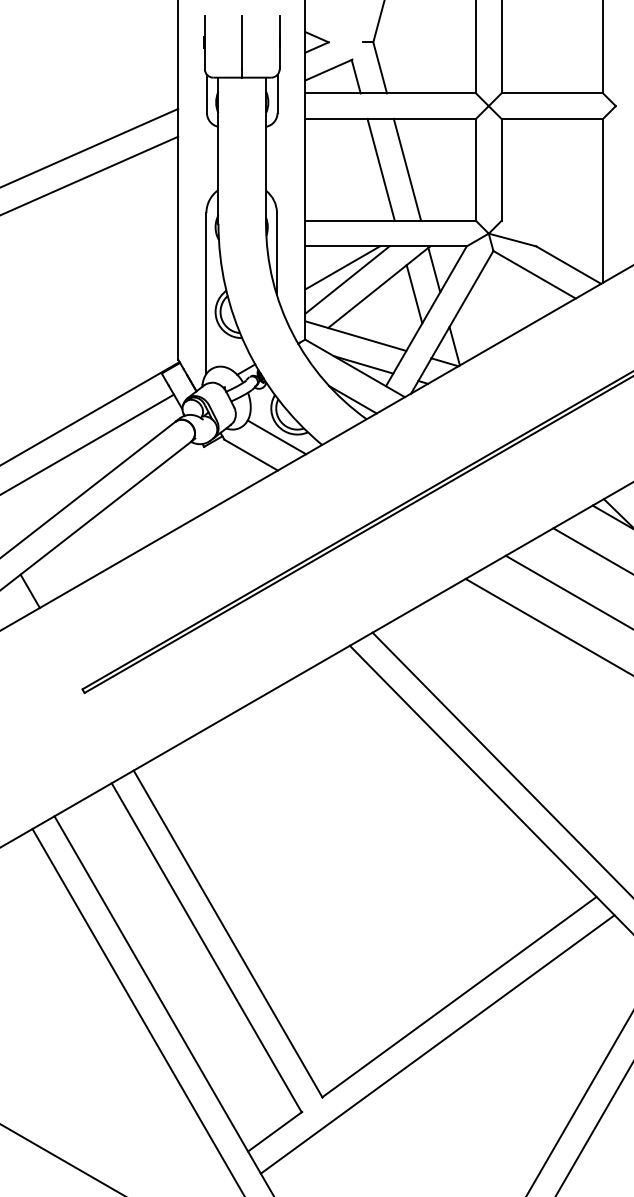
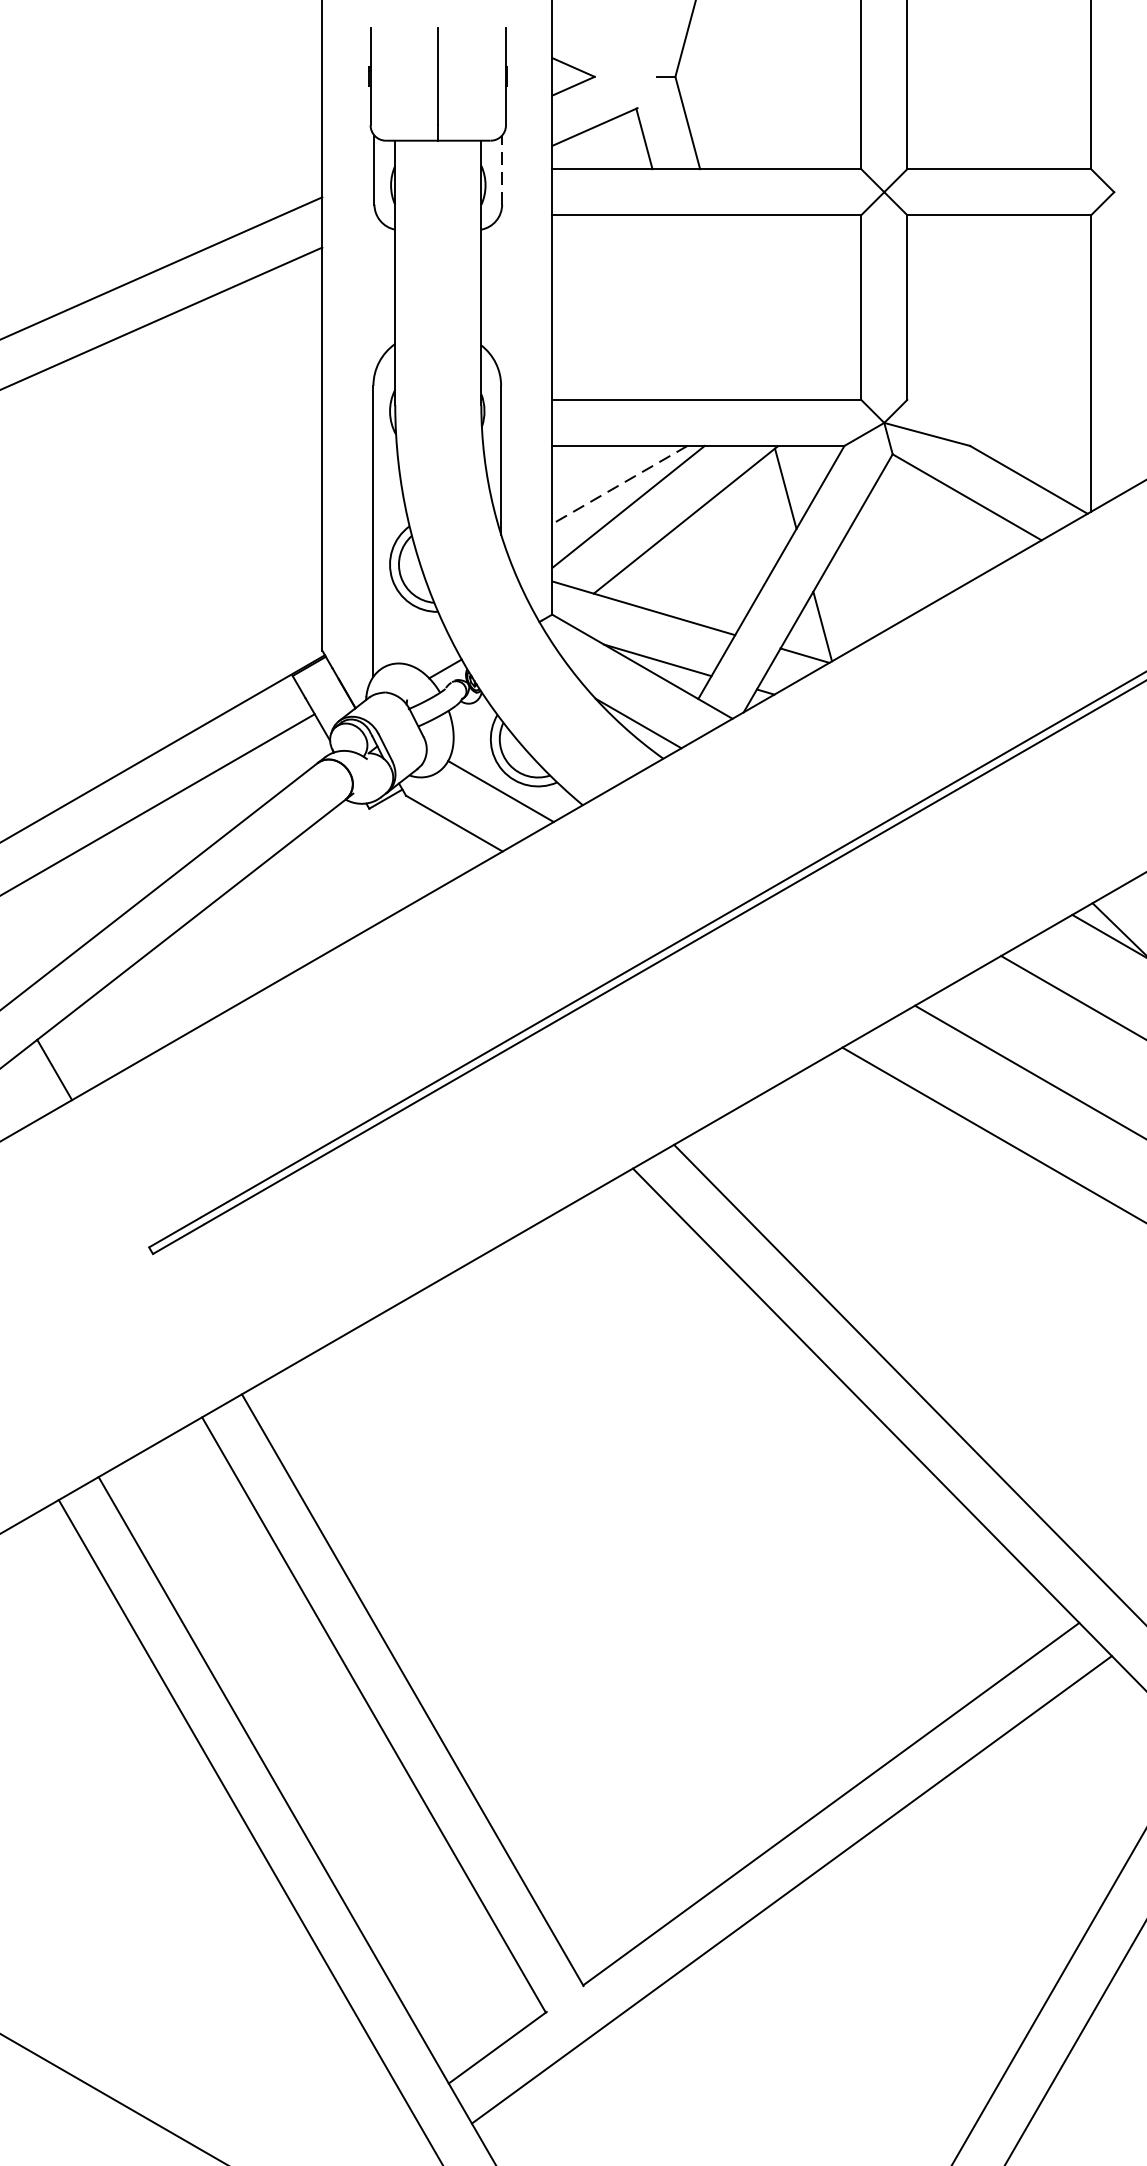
line: (277, 93) -> (502, 169), solid -> dashed
line: (380, 169) -> (688, 306), removed
line: (407, 169) -> (737, 306), removed
line: (342, 268) -> (619, 485), solid -> dashed
line: (414, 294) -> (749, 533), removed

